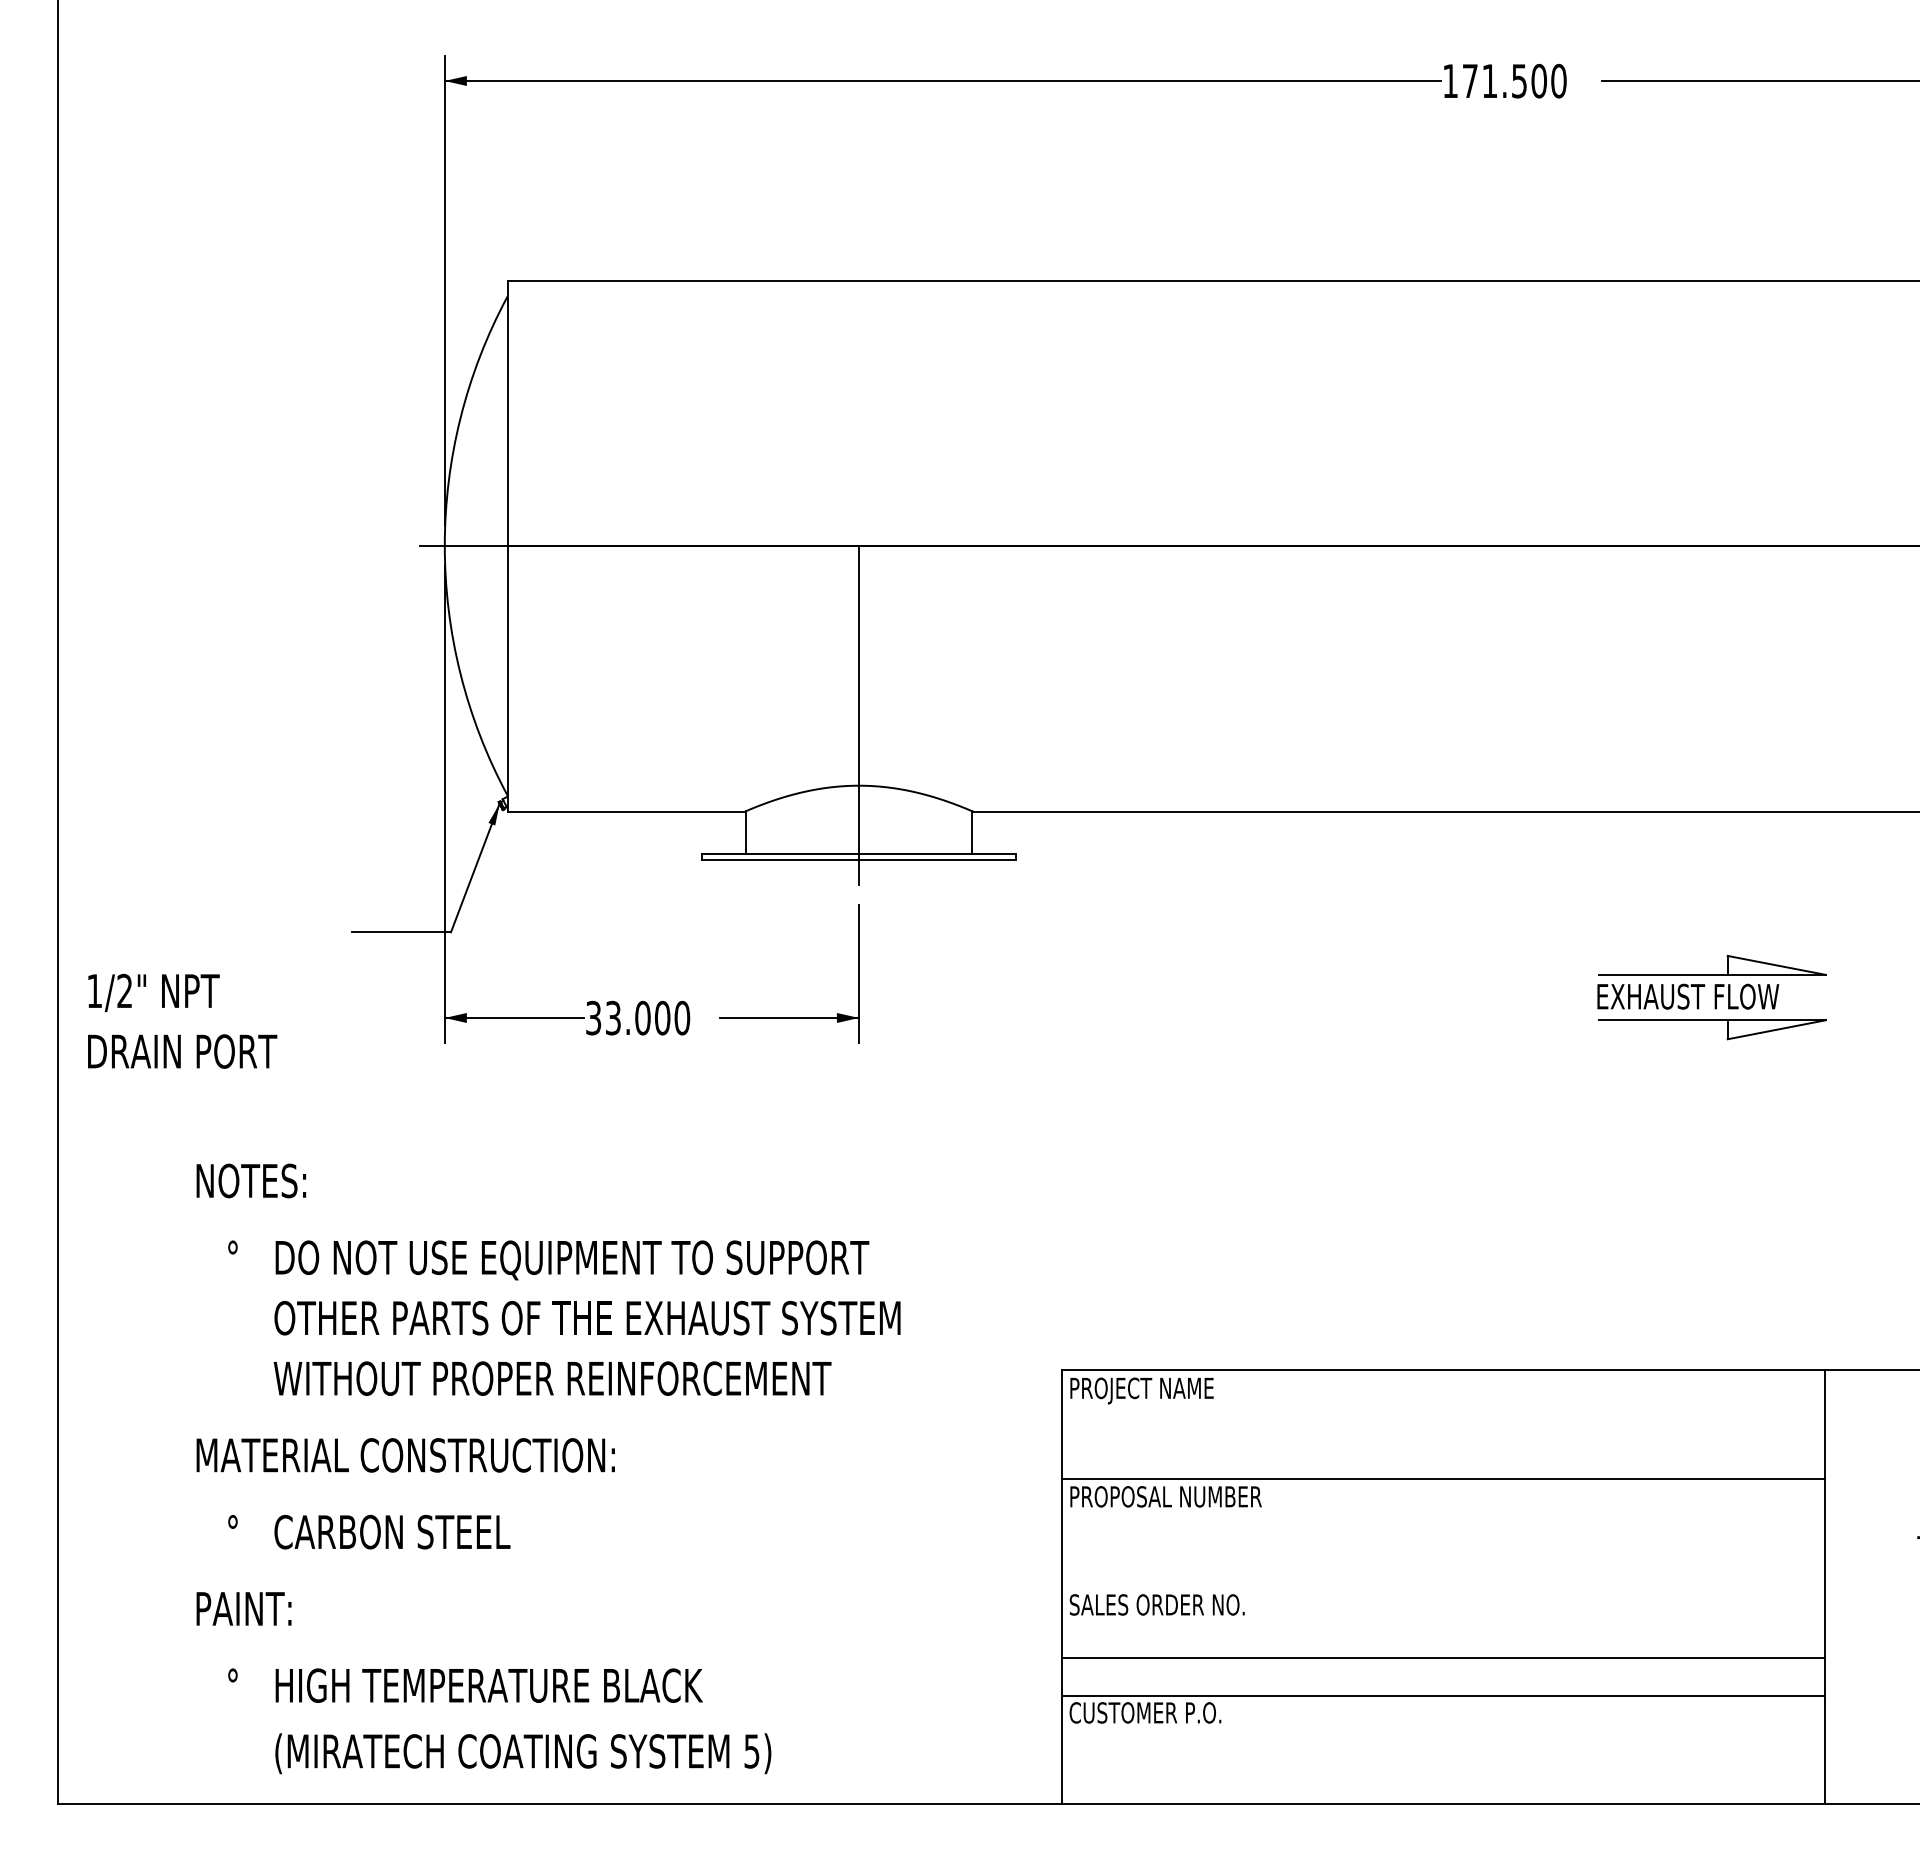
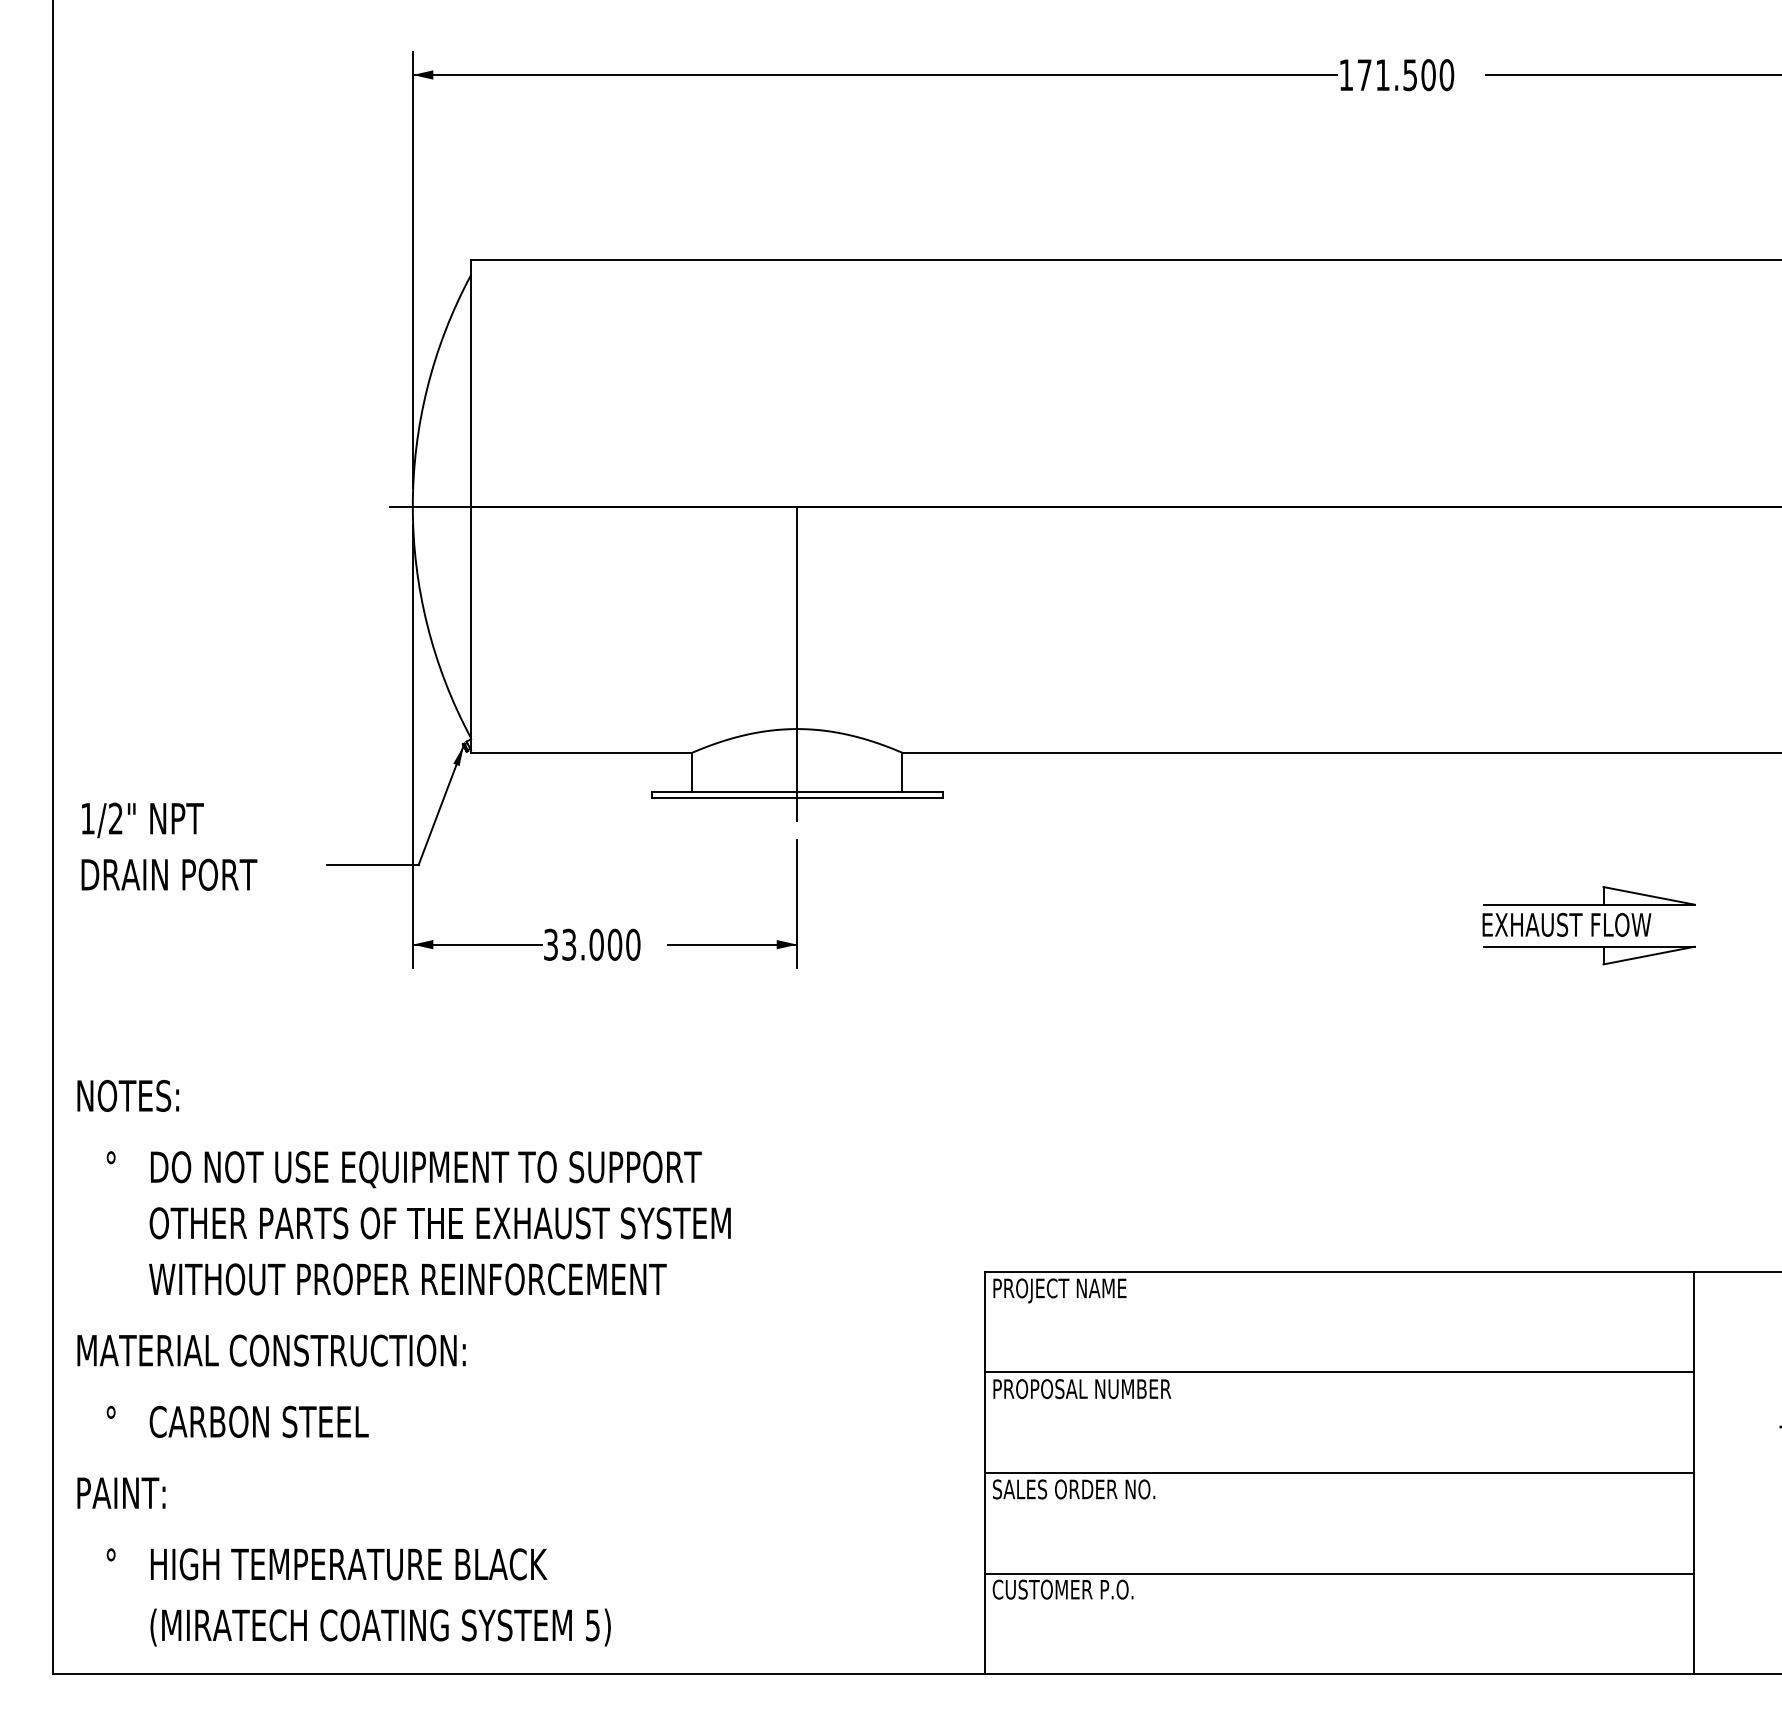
text: (182, 1021) -> (169, 846), moved
text: (547, 1468) -> (403, 1362), moved
line: (1443, 1657) -> (1339, 1472), moved

